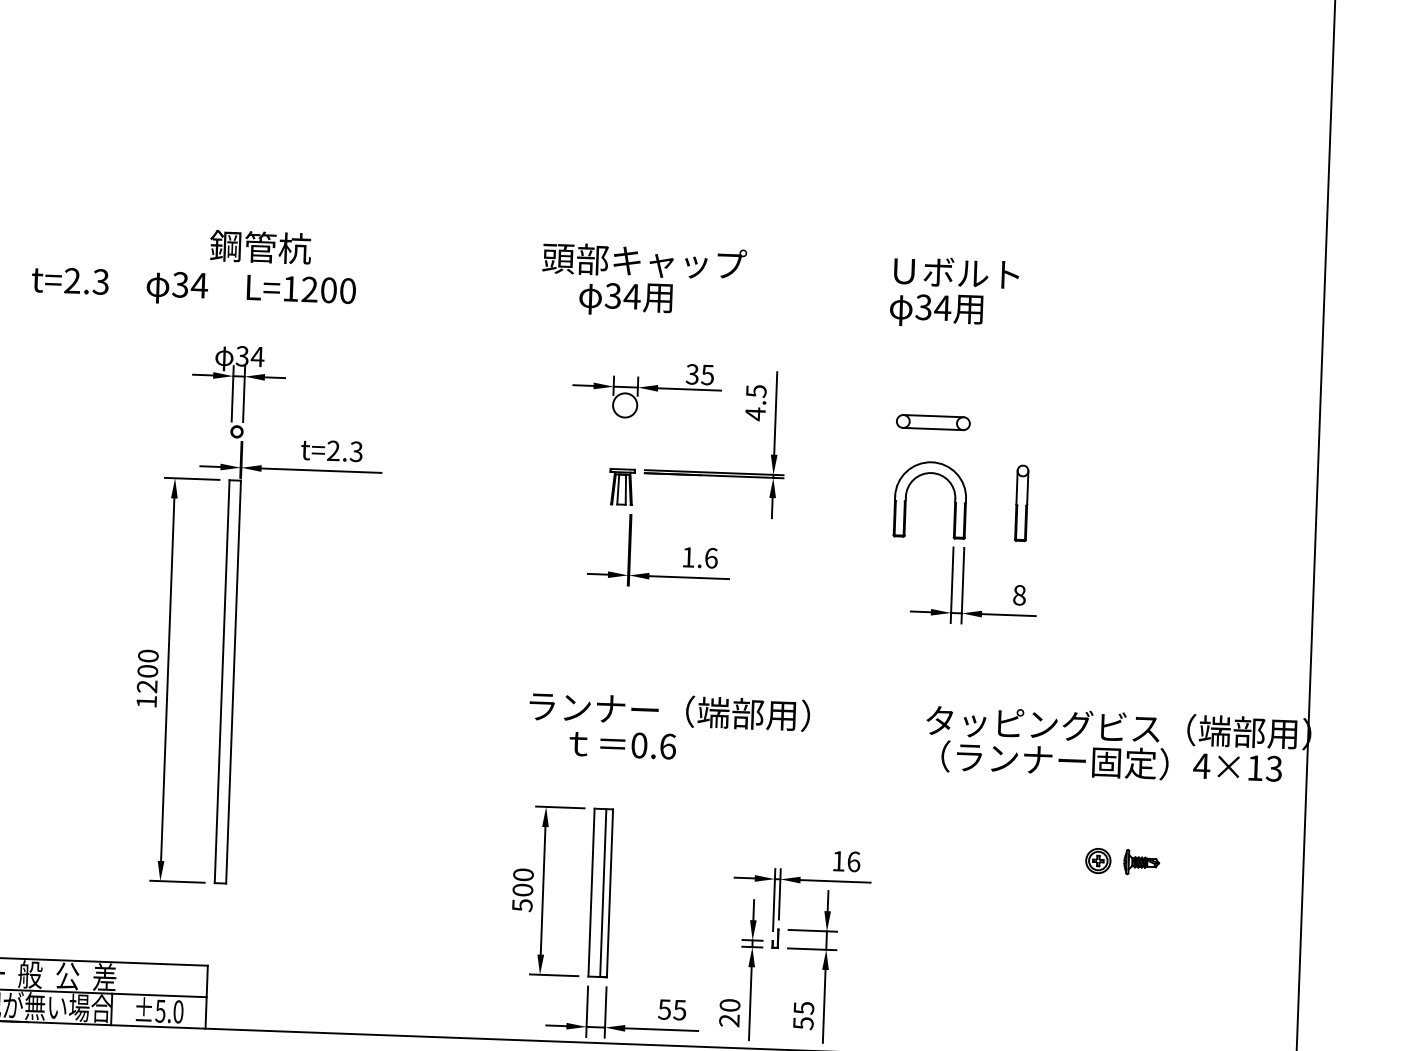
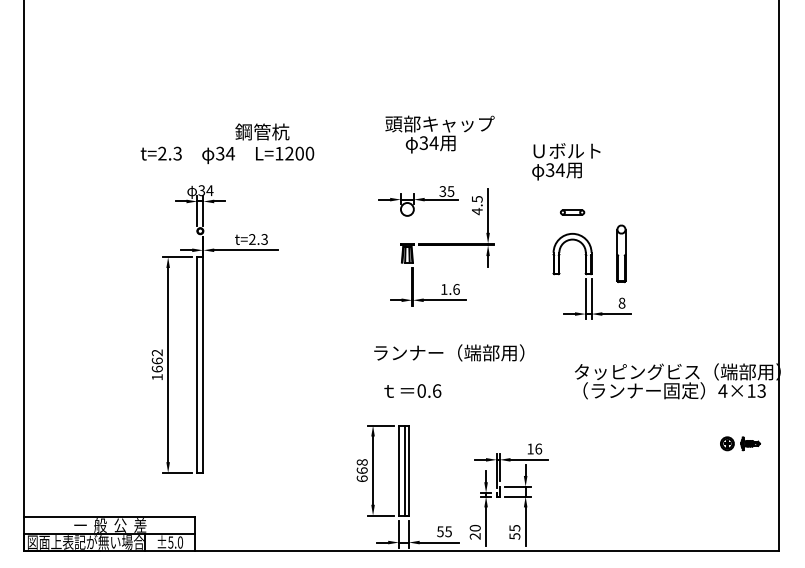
text: (194, 266) -> (227, 143), moved
text: (642, 280) -> (439, 134), moved
text: (954, 292) -> (566, 161), moved
part: (933, 422) -> (572, 212), size x0.6
part: (1021, 504) -> (621, 254), size x1.4
text: (146, 670) -> (156, 360), 1200 -> 1662
text: (670, 710) -> (449, 352), moved
part: (1122, 861) -> (740, 443), moved
text: (521, 889) -> (361, 470), 500 -> 668

